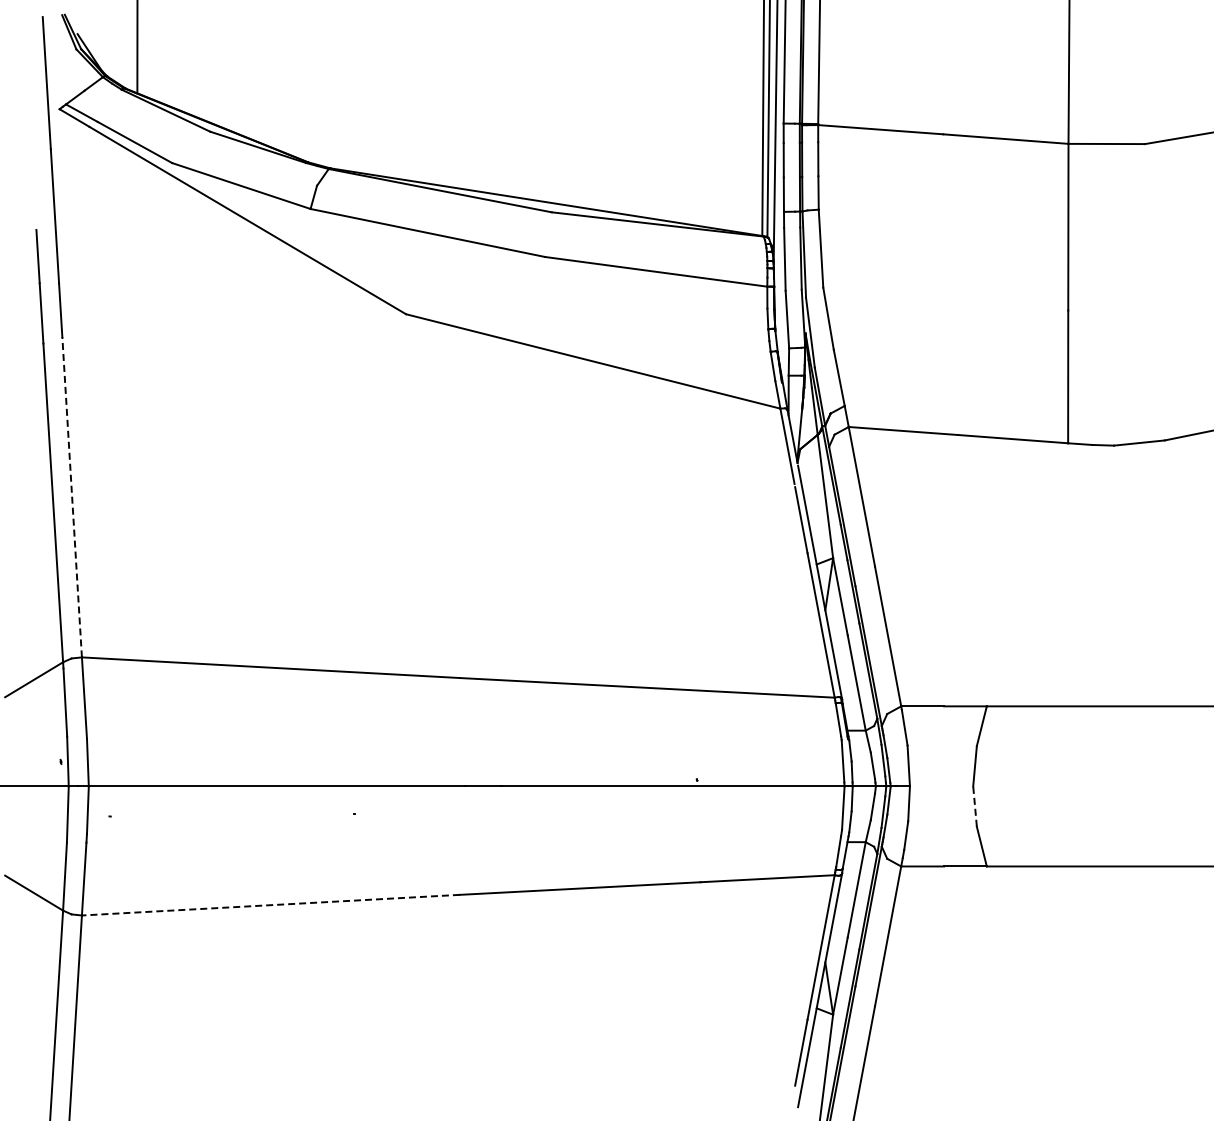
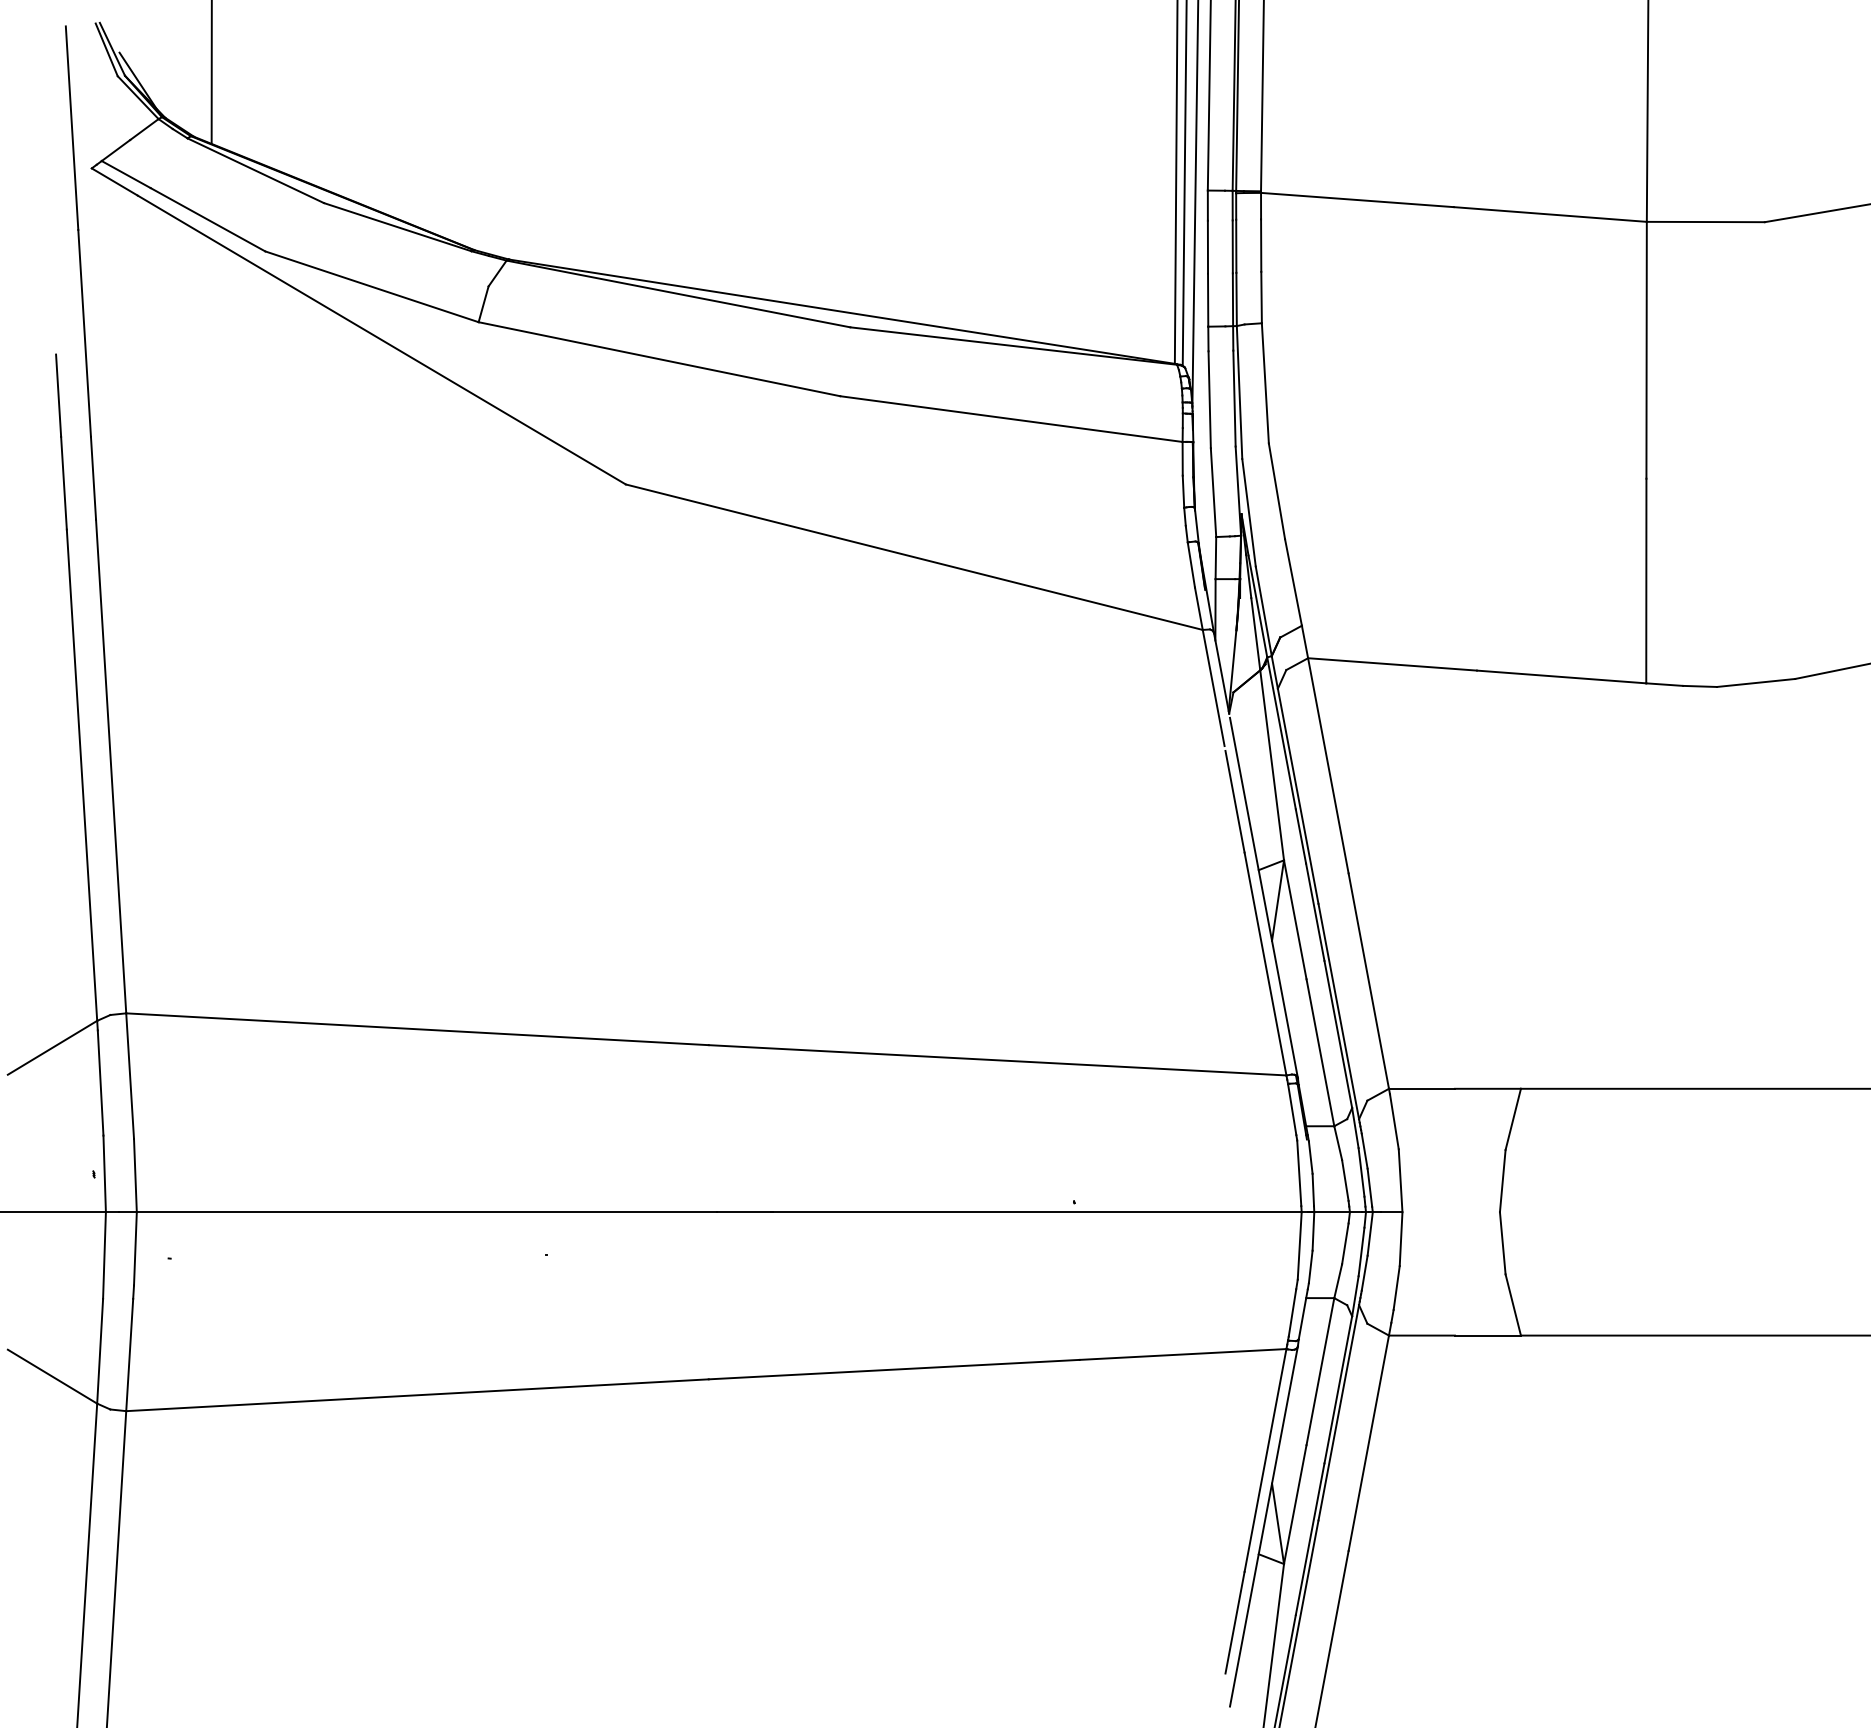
line: (72, 496) -> (111, 765), dashed -> solid
line: (975, 806) -> (1503, 1243), dashed -> solid
line: (270, 905) -> (416, 1395), dashed -> solid

